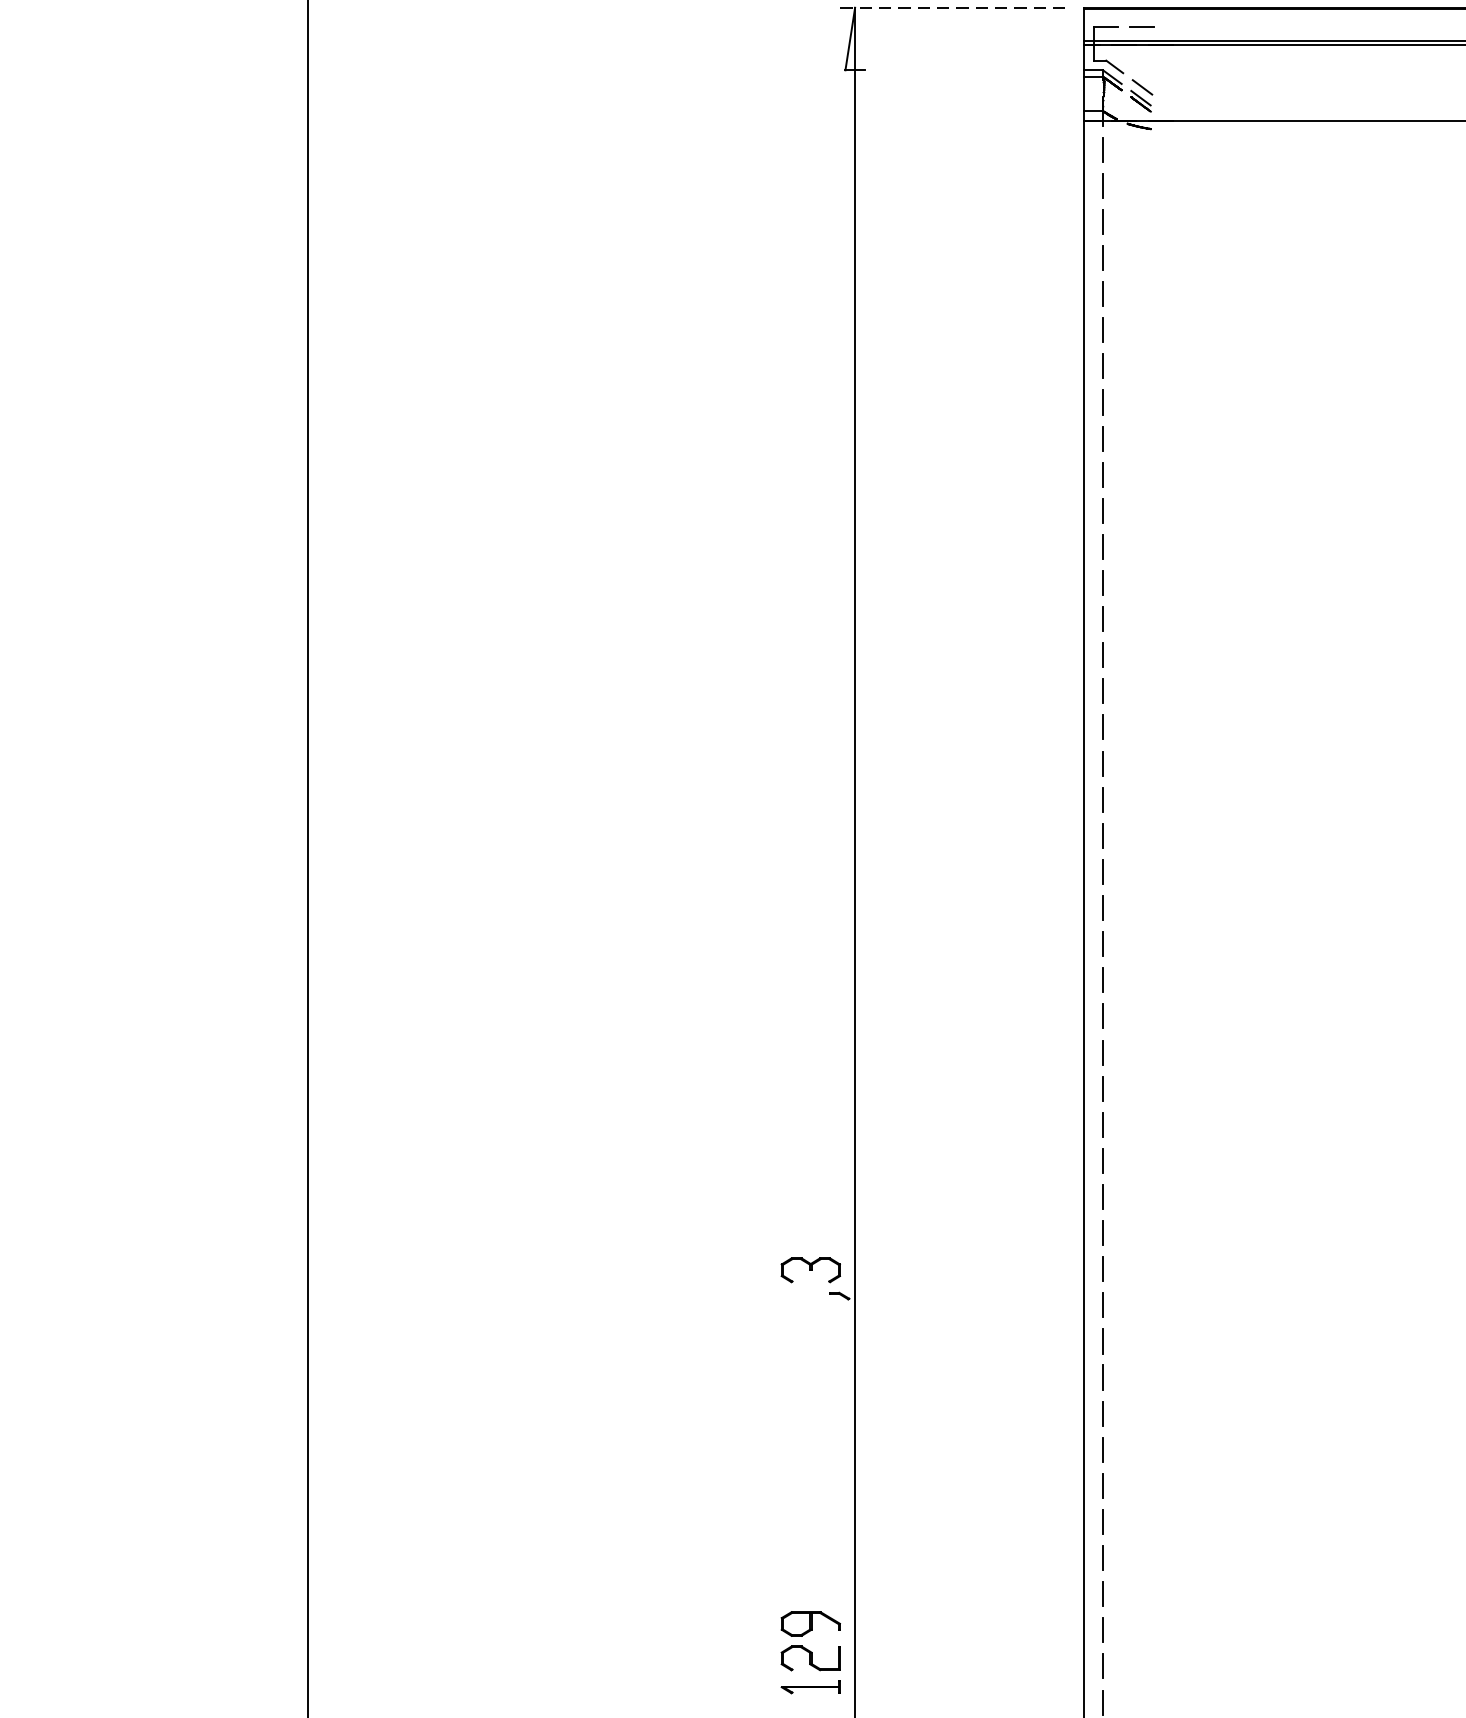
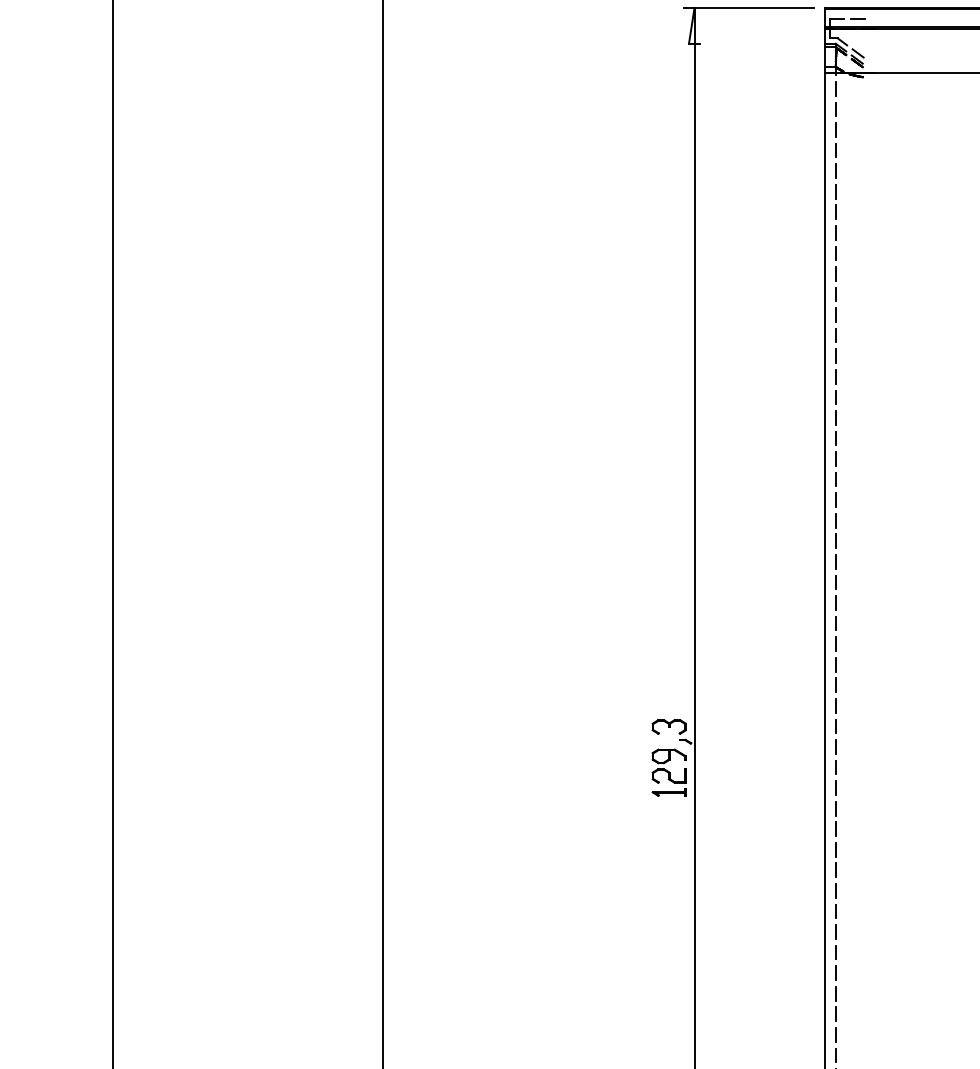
line: (949, 8) -> (748, 8), dashed -> solid
part: (809, 1652) -> (668, 772), moved

